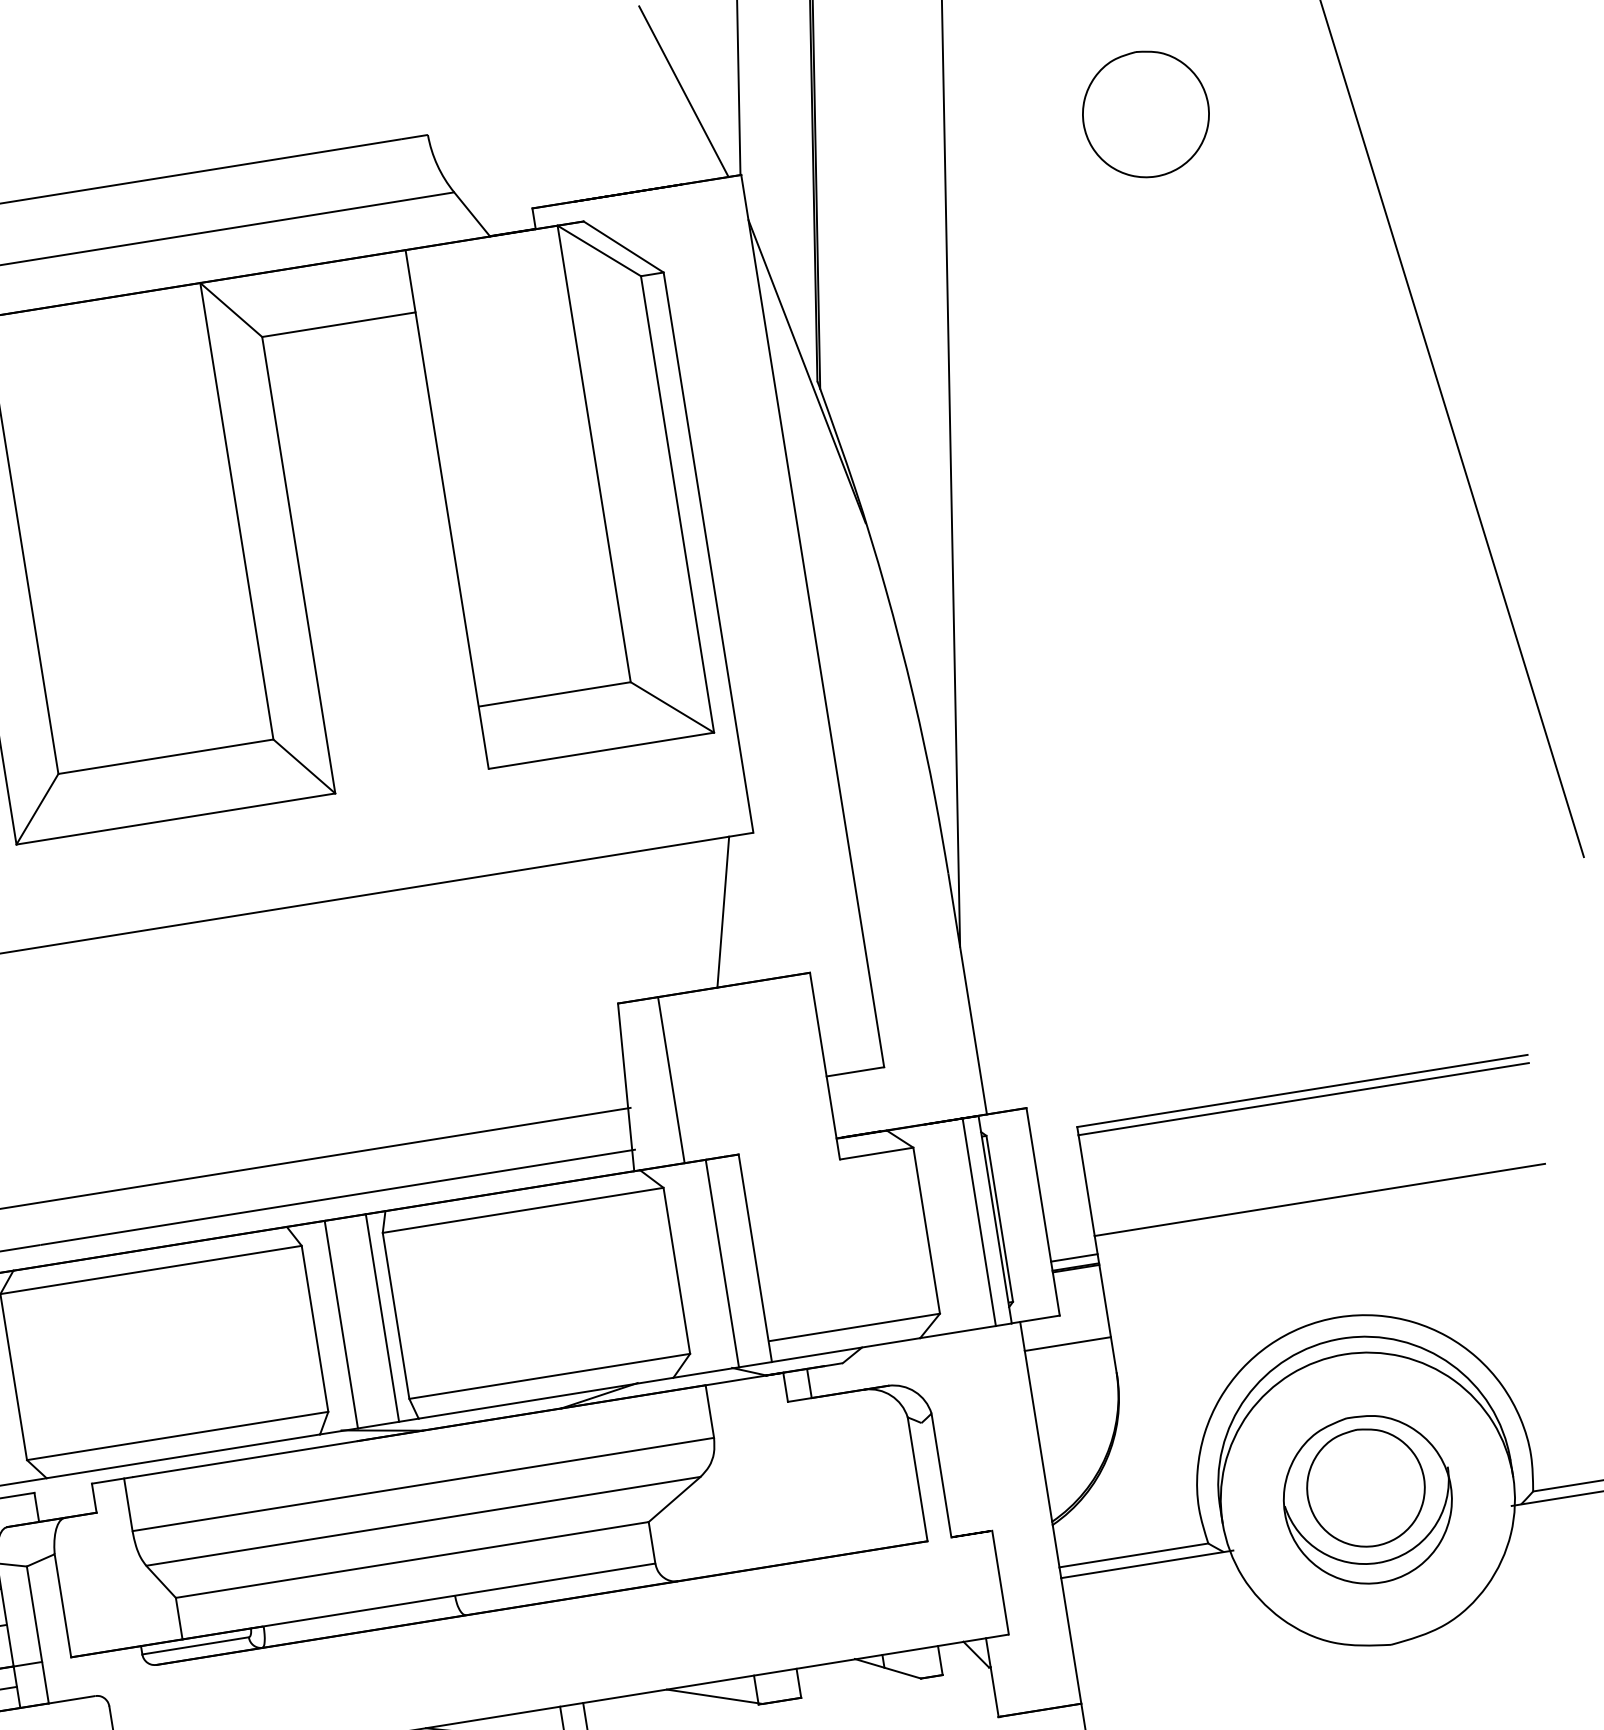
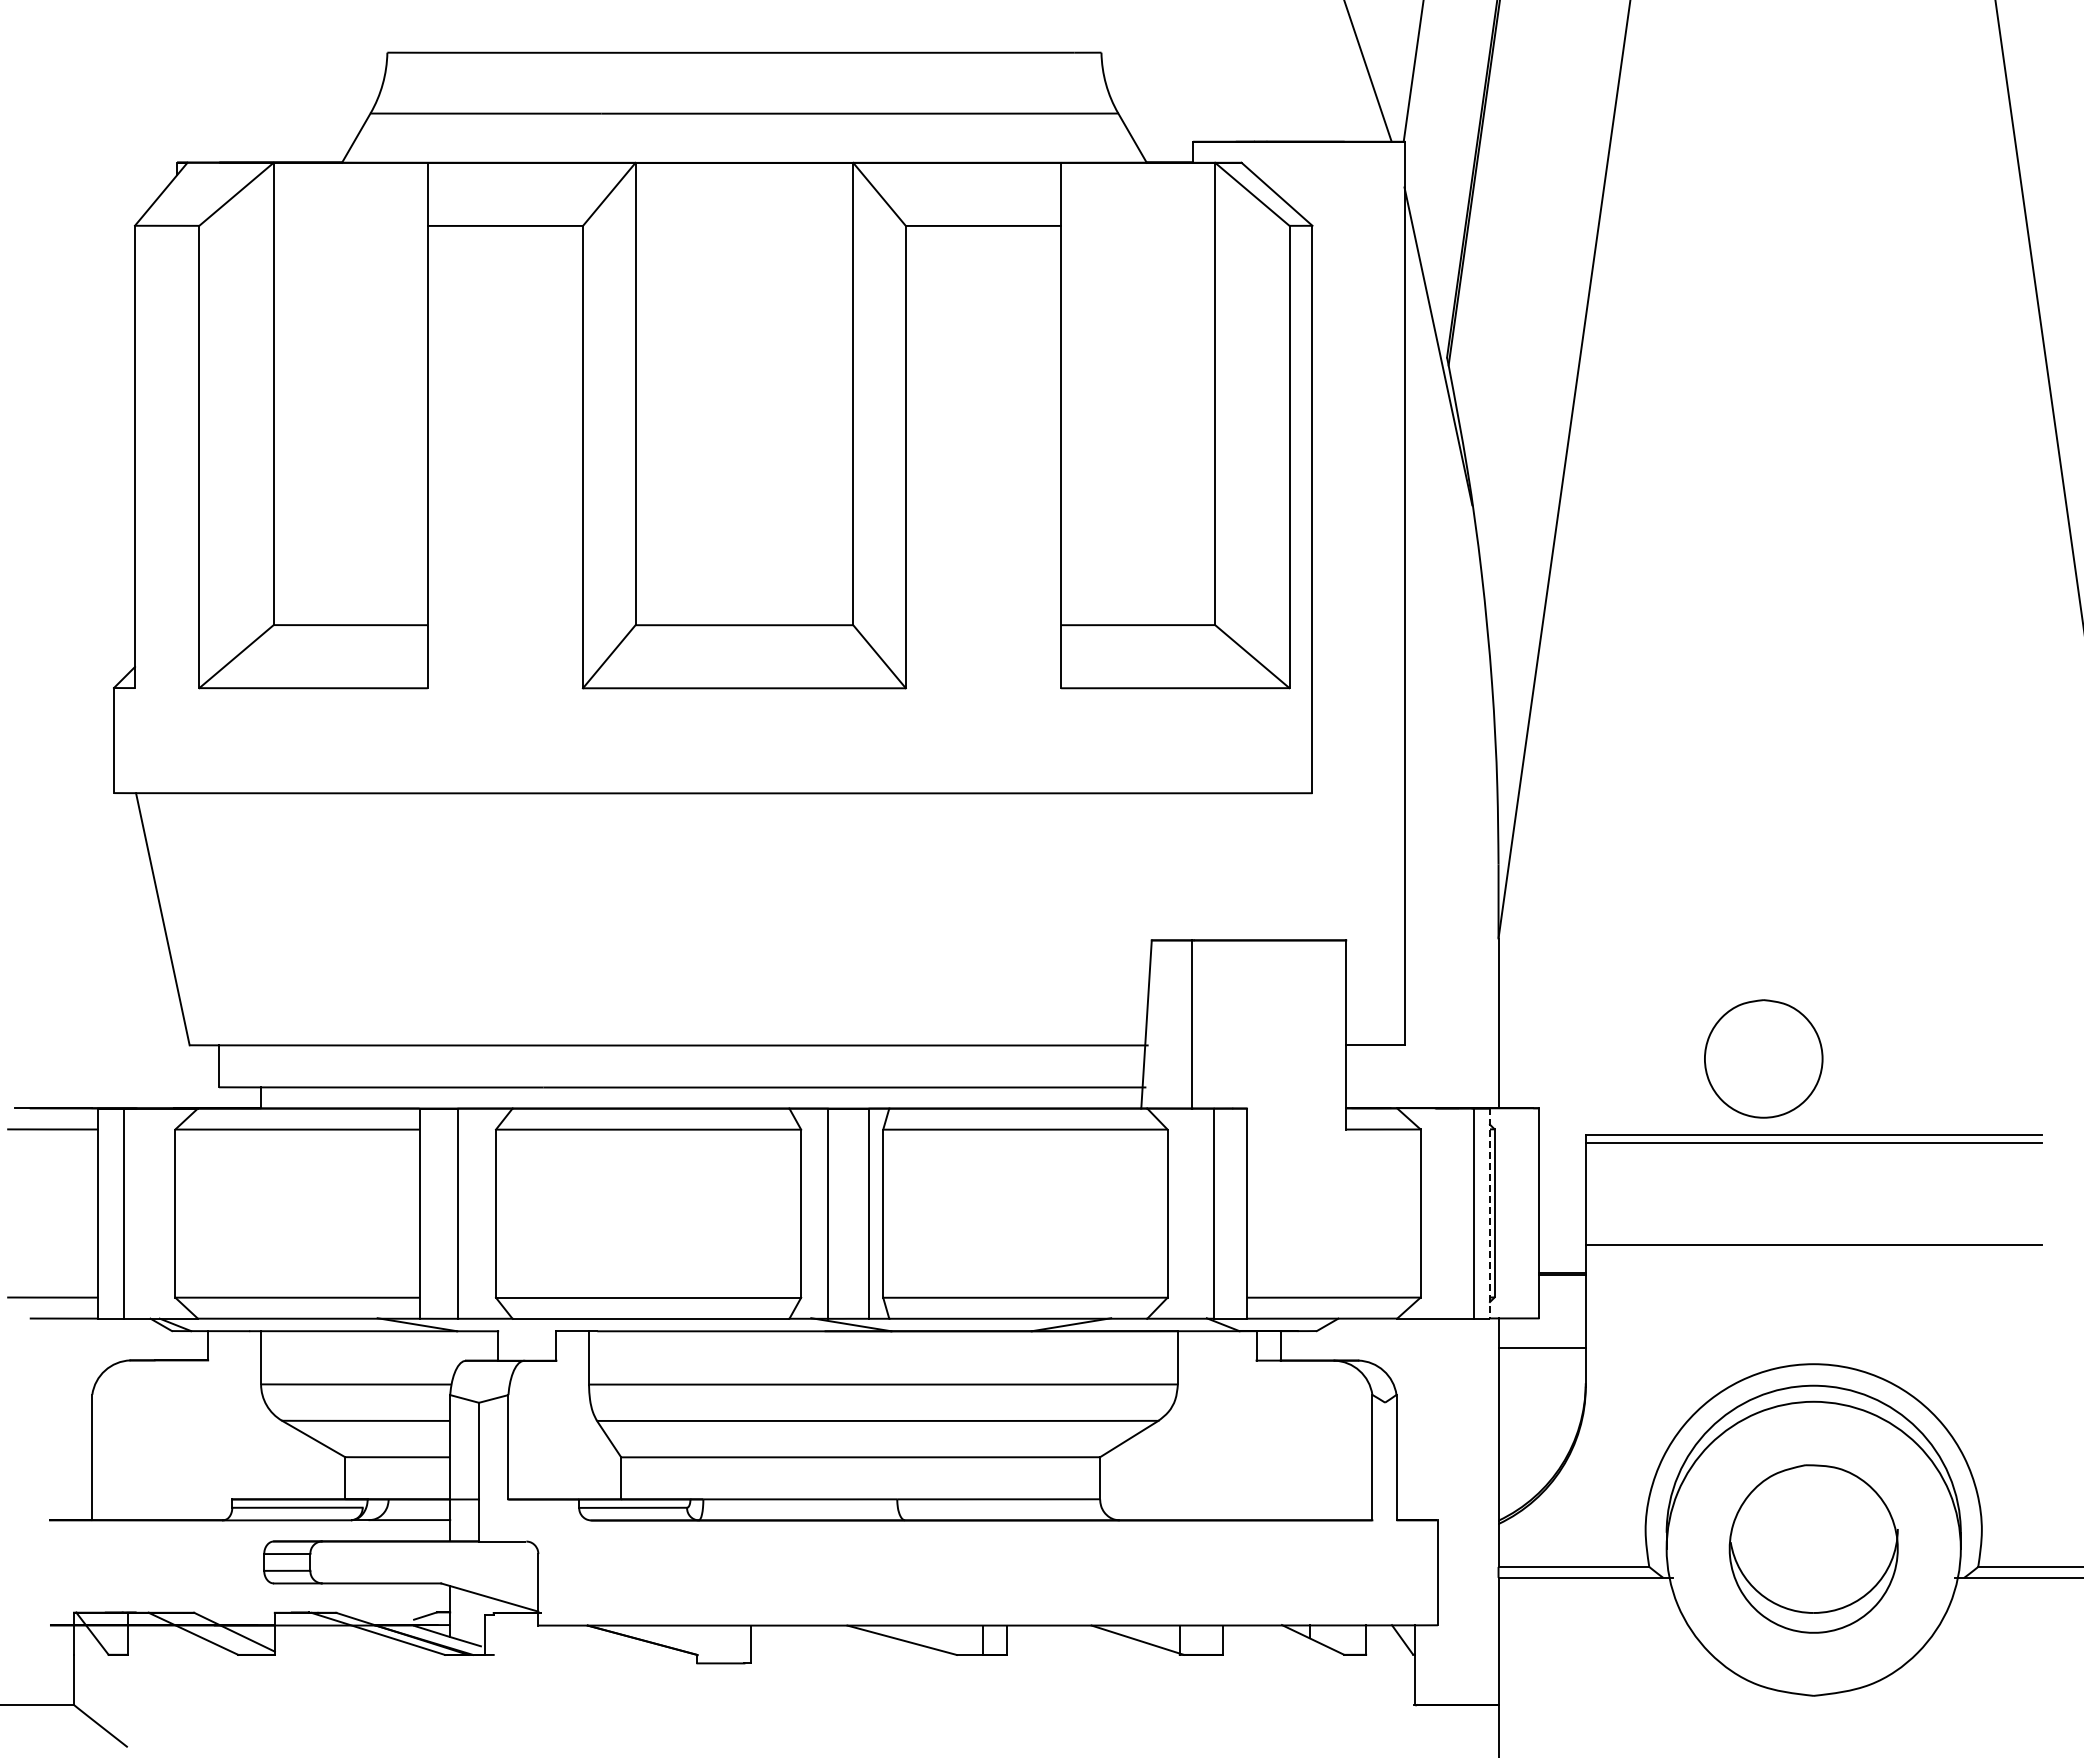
part: (1145, 113) -> (1813, 145), removed
line: (722, 911) -> (1269, 866), removed
line: (994, 1220) -> (1489, 1214), solid -> dashed
line: (1073, 1257) -> (1561, 1263), removed
part: (1365, 1487) -> (1763, 1058), moved

